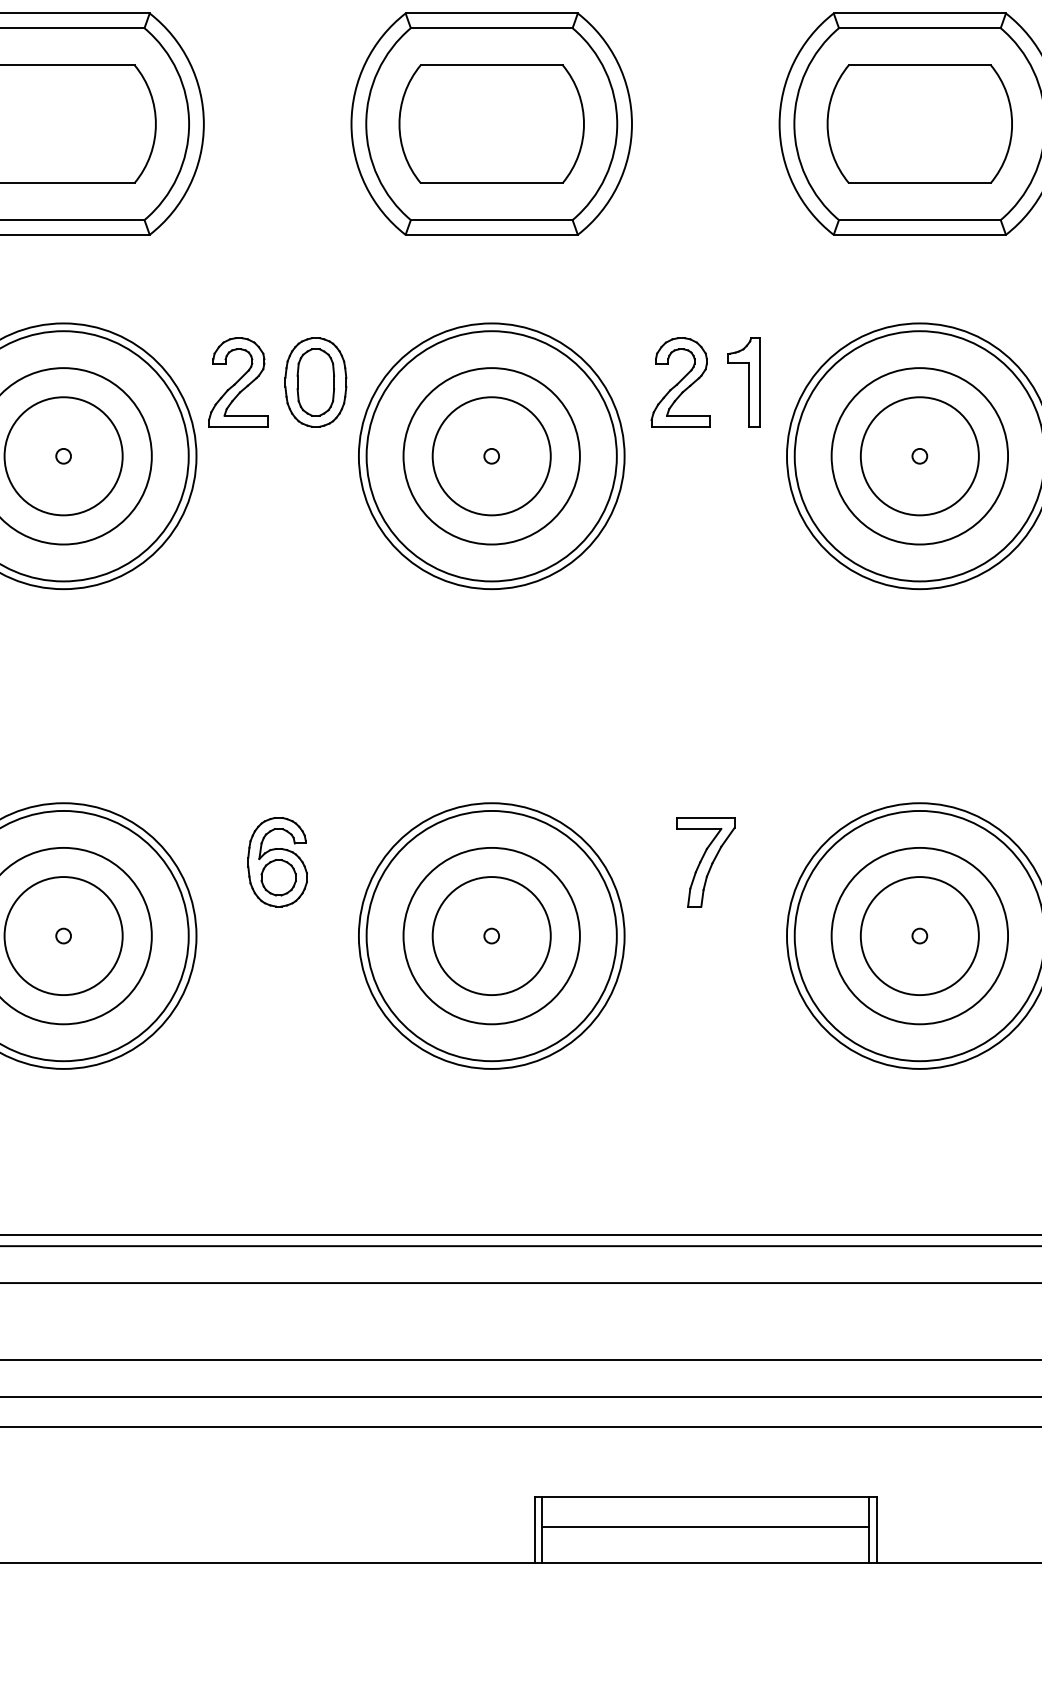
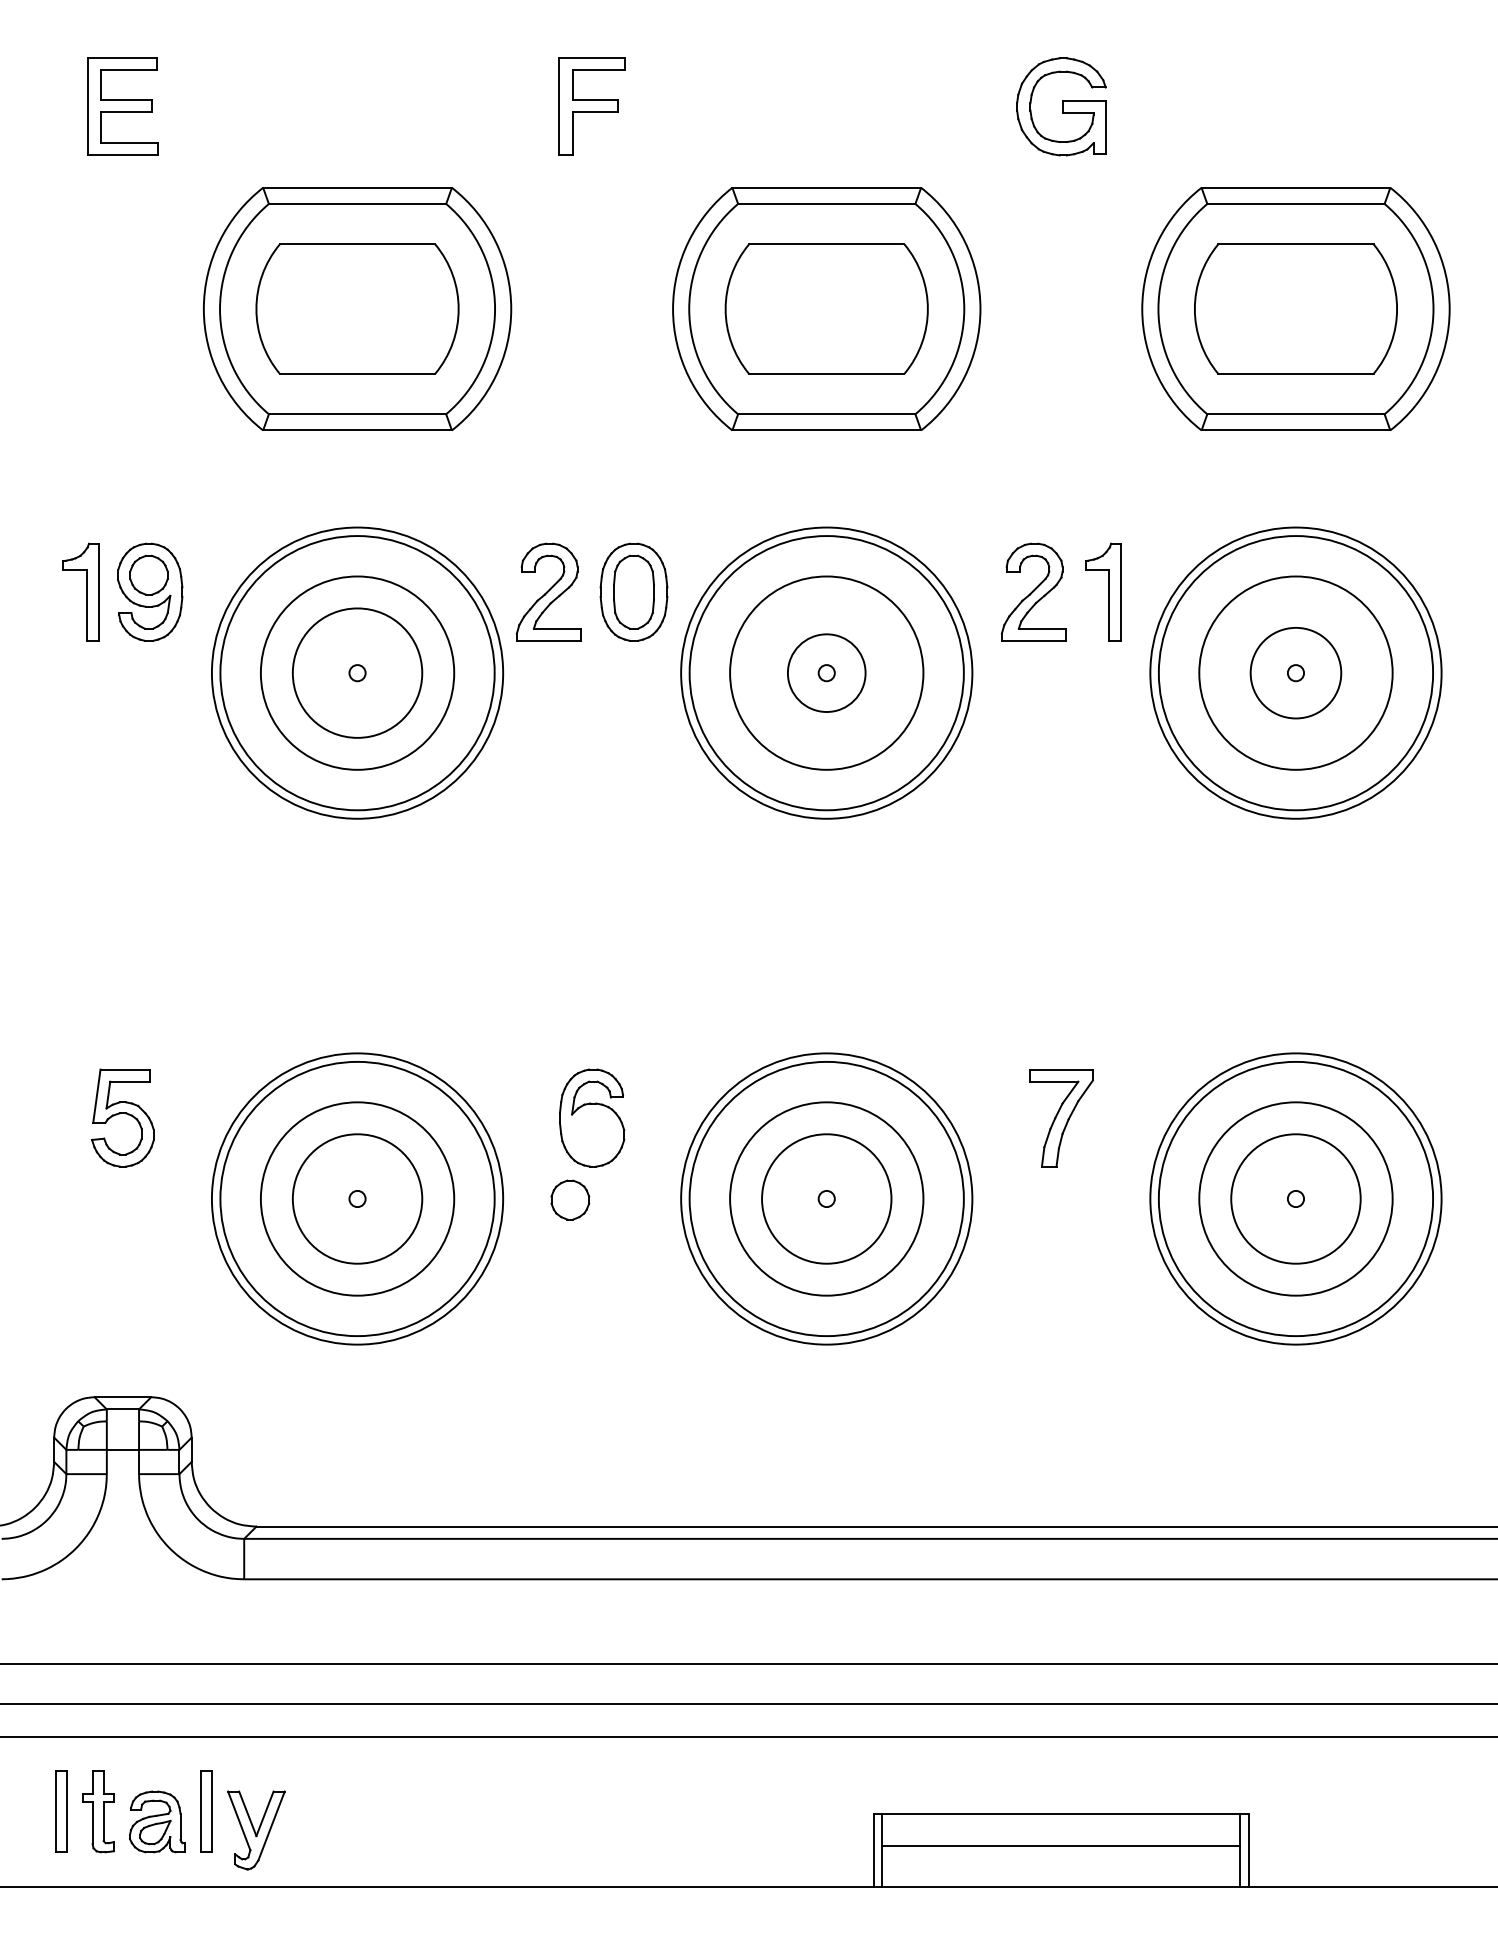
circle: (491, 455) -> (826, 672), size x0.6
circle: (919, 455) -> (1295, 672), size x0.7
part: (278, 877) -> (570, 1199), moved

